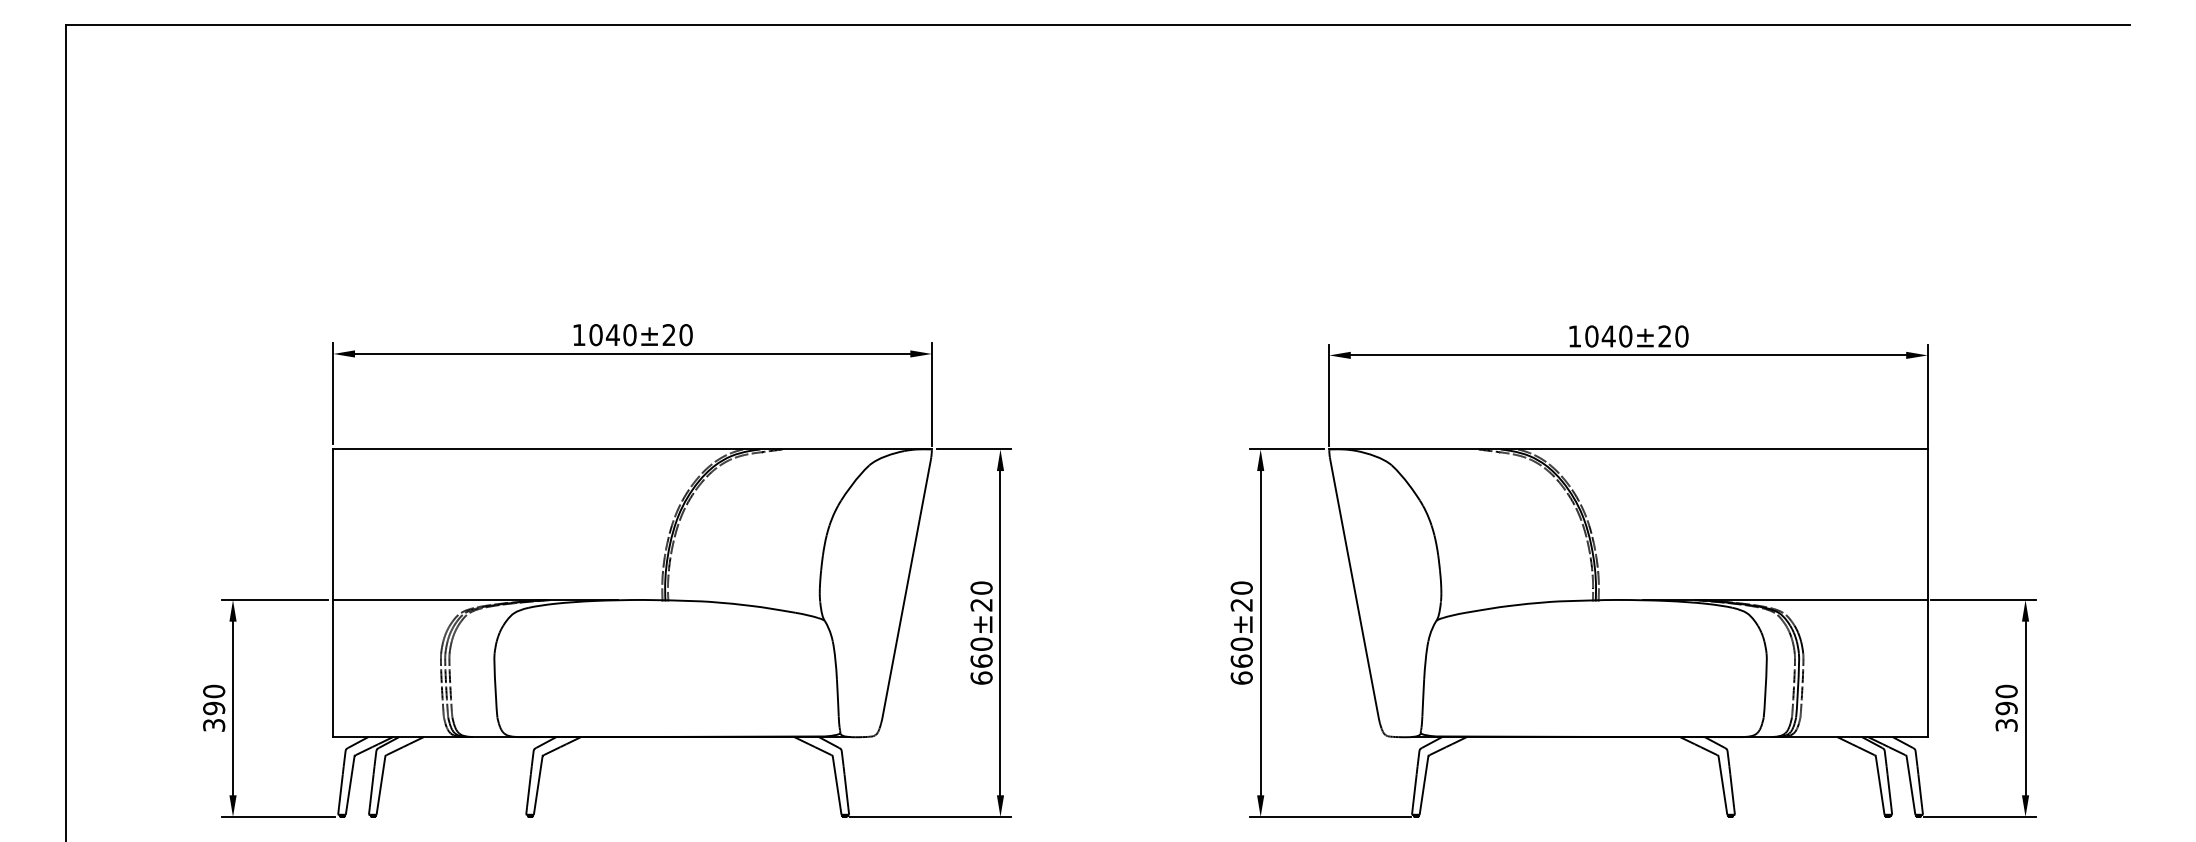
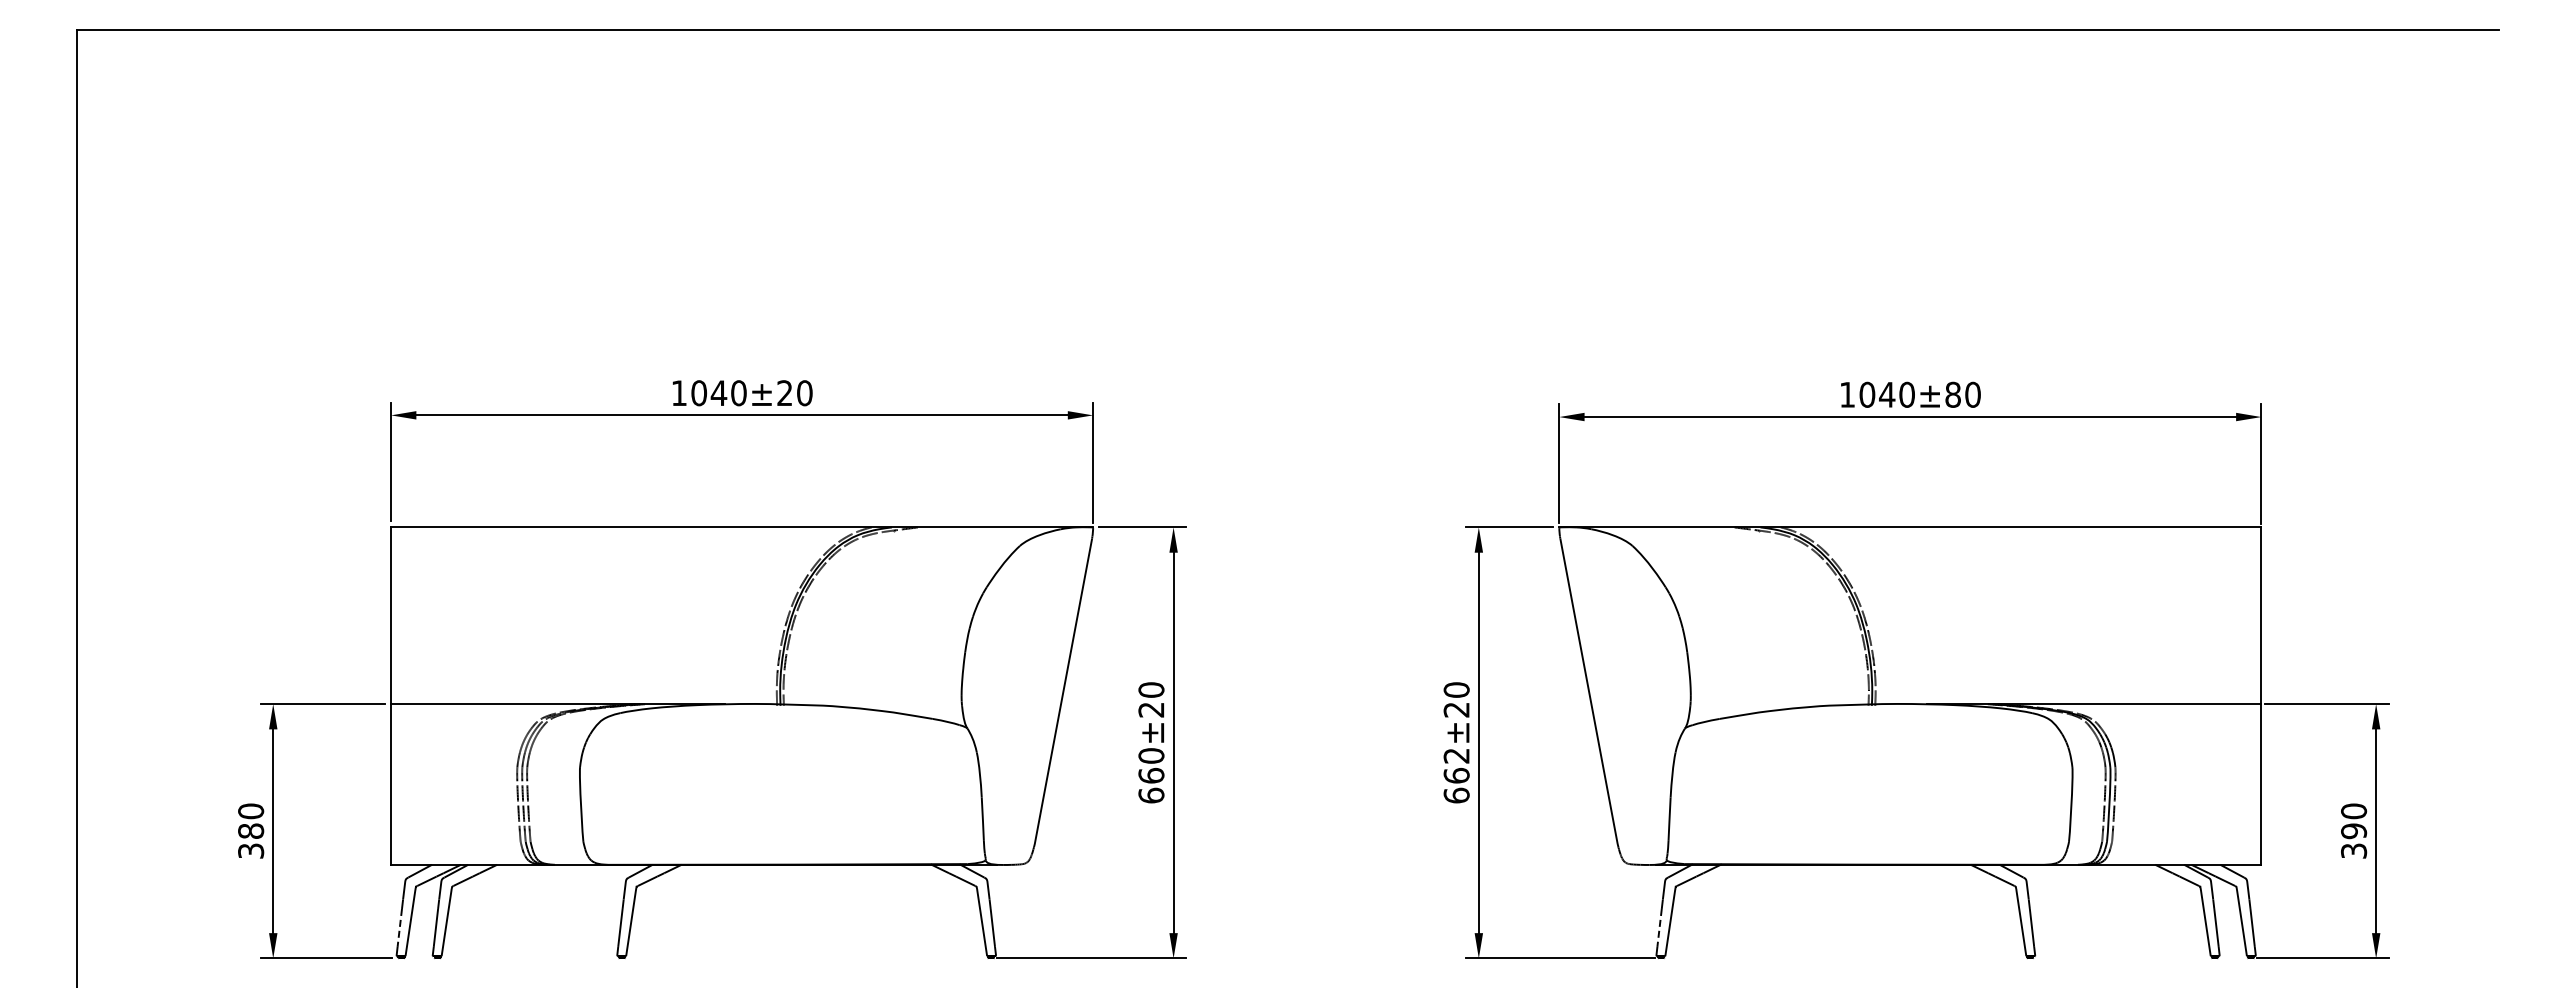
text: (1664, 336) -> (1952, 394), 1040±20 -> 1040±80
text: (1241, 643) -> (1456, 755), 660±20 -> 662±20
text: (214, 708) -> (251, 831), 390 -> 380
line: (340, 791) -> (399, 928), solid -> dashed
line: (1414, 791) -> (1659, 928), solid -> dashed

